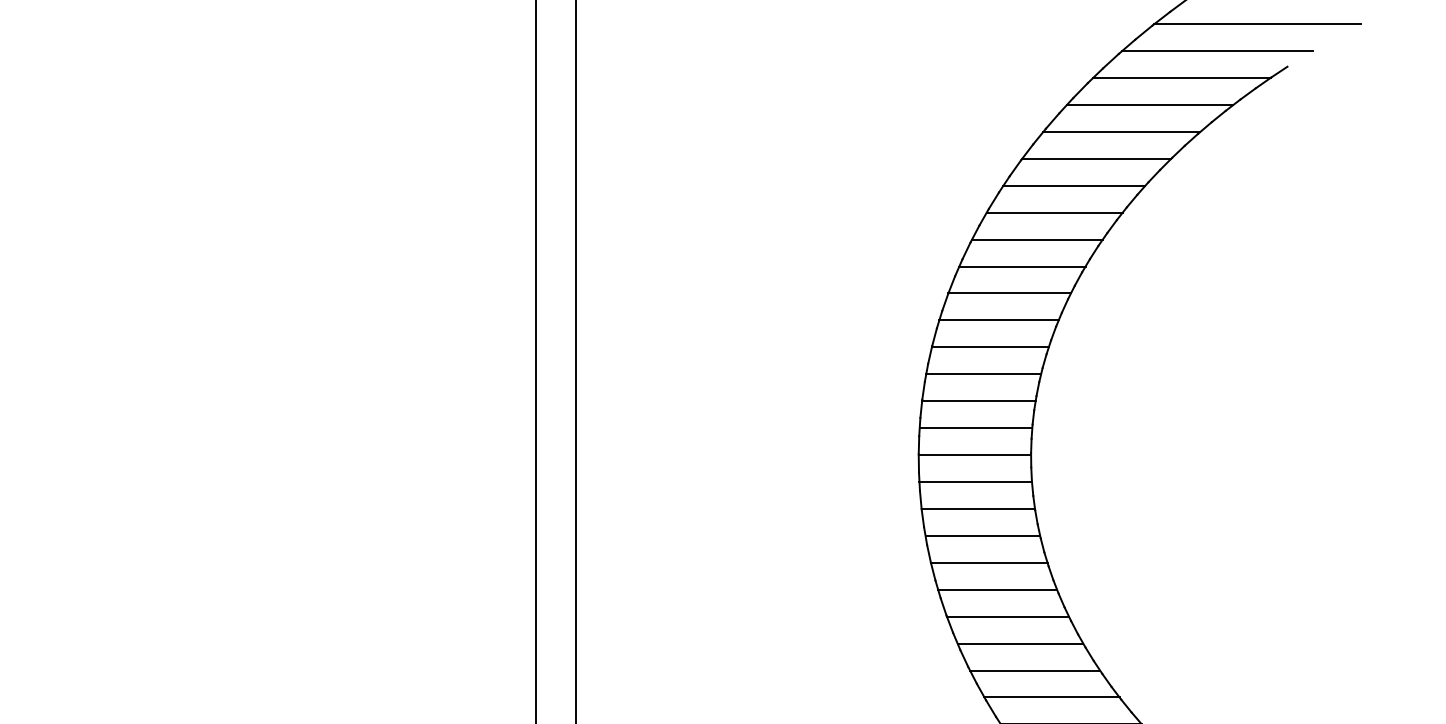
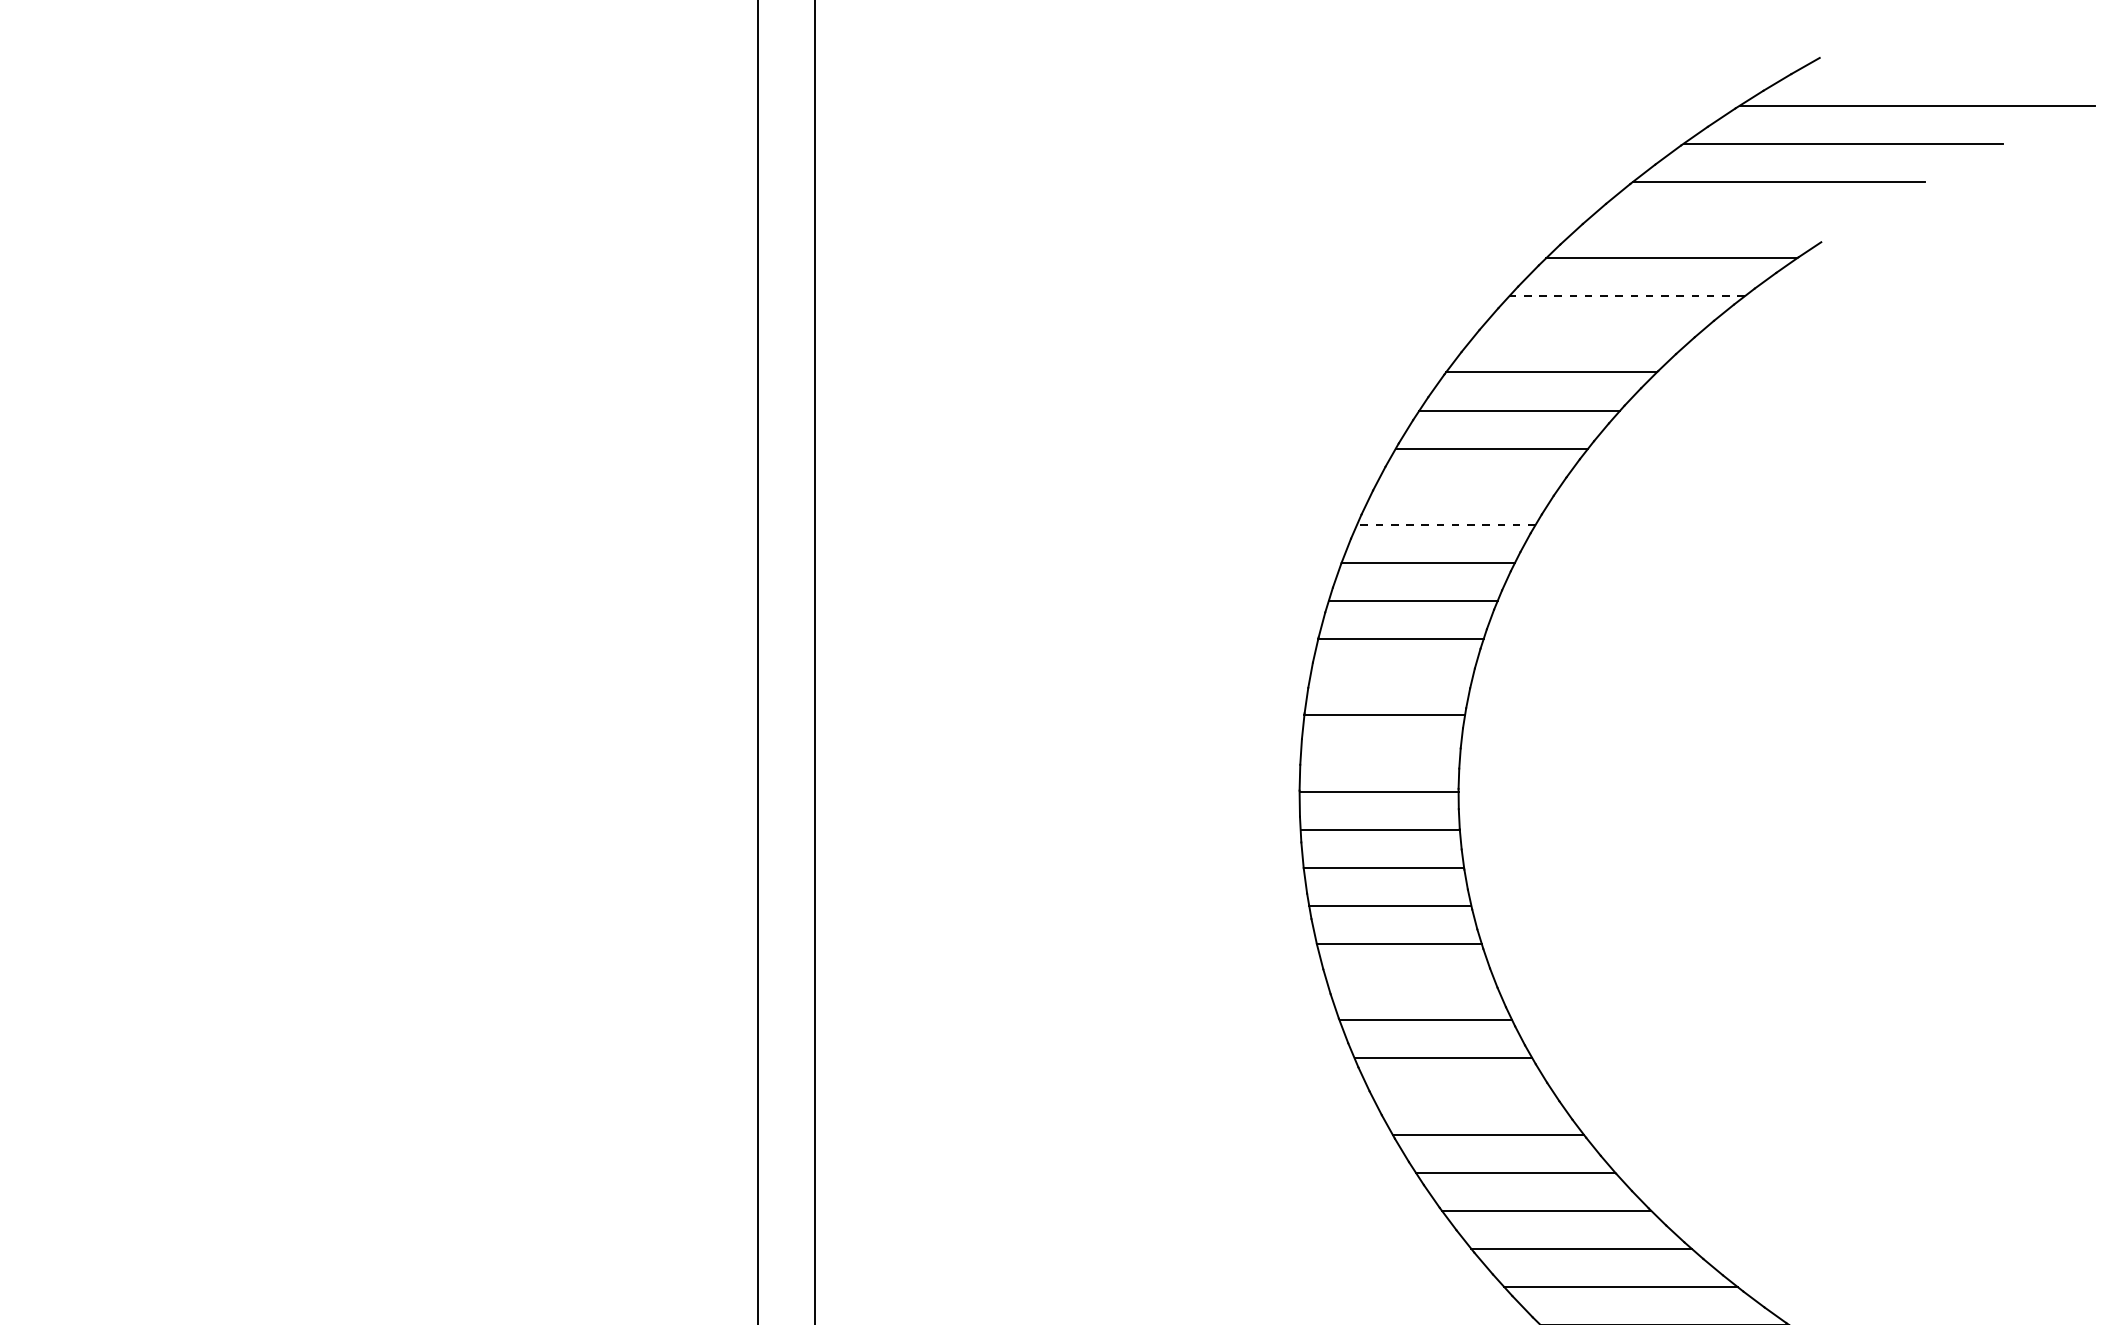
line: (1217, 51) -> (1722, 220), removed
line: (1150, 105) -> (1627, 296), solid -> dashed
line: (1121, 131) -> (1586, 334), removed
line: (1037, 239) -> (1467, 486), removed
line: (1021, 266) -> (1445, 524), solid -> dashed
line: (983, 374) -> (1391, 677), removed
line: (975, 428) -> (1380, 753), removed
line: (997, 589) -> (1411, 982), removed
line: (1035, 670) -> (1464, 1096), removed

